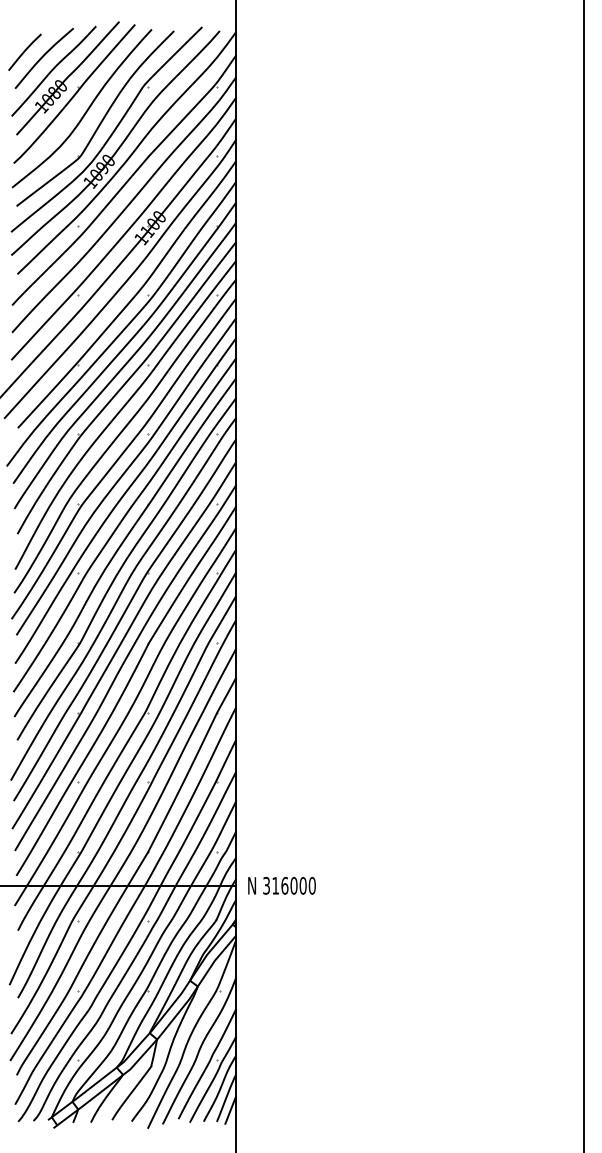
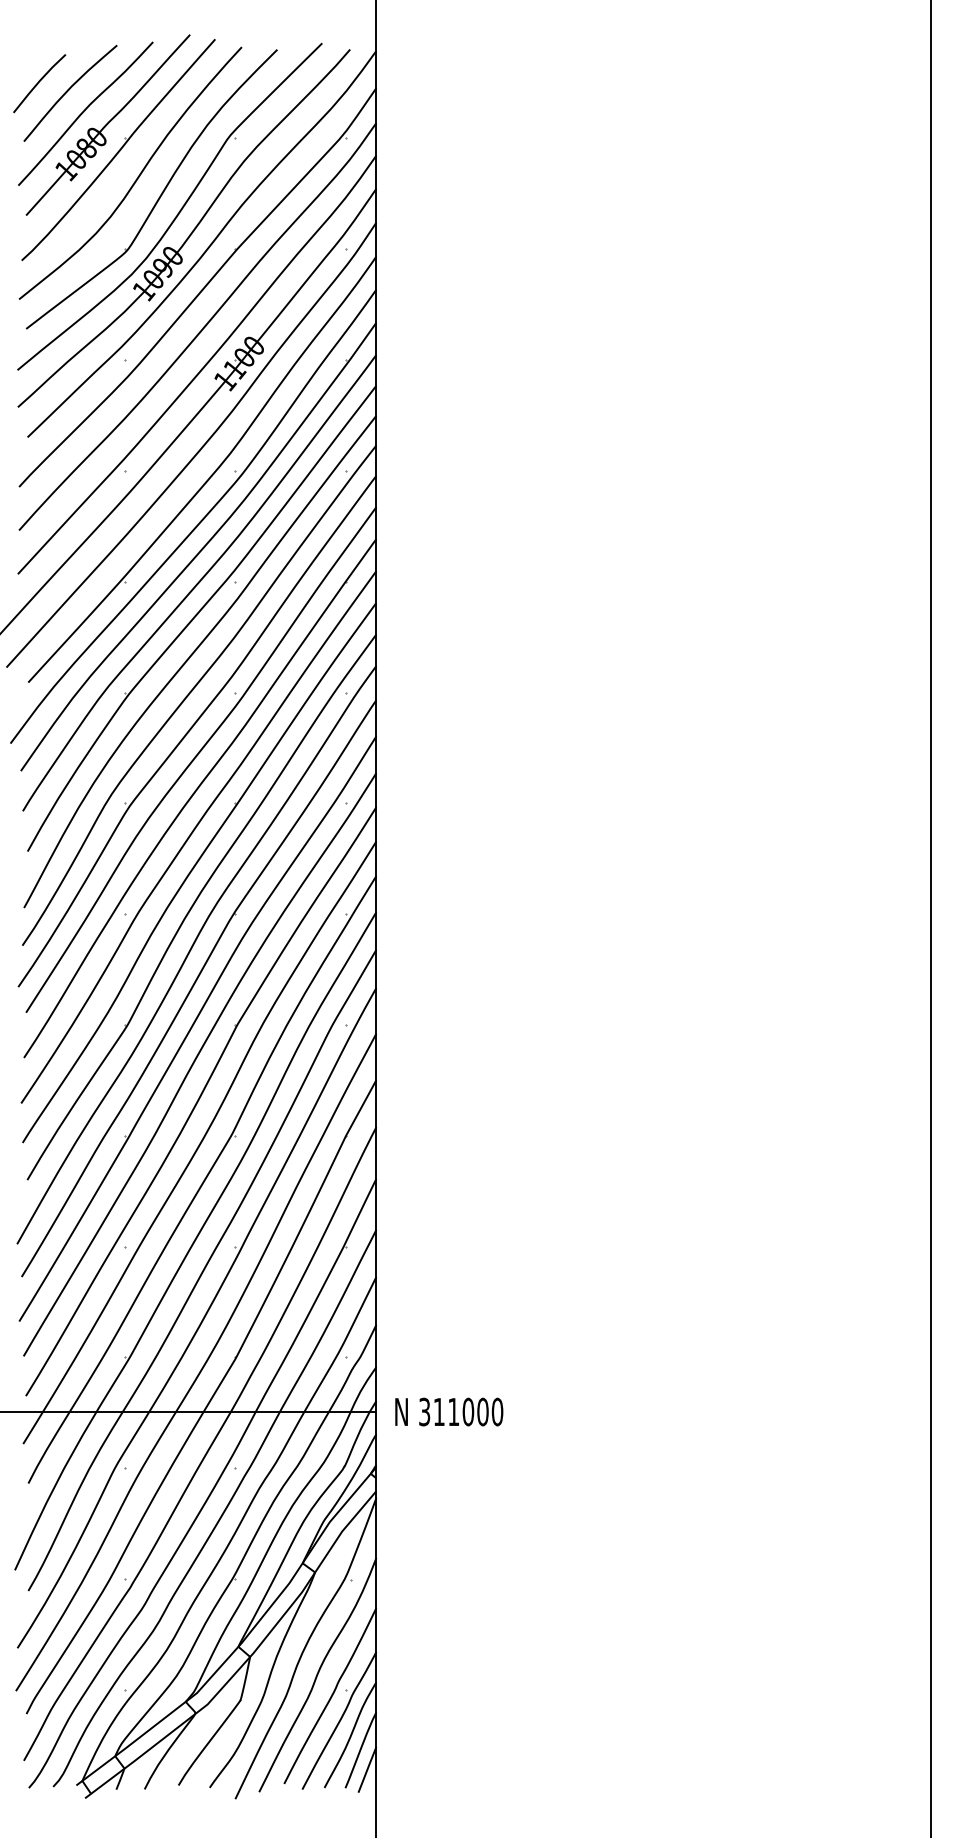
text: (284, 885) -> (453, 1411), 316000 -> 311000

